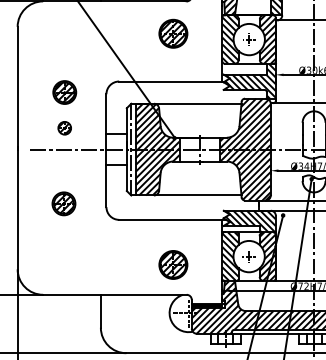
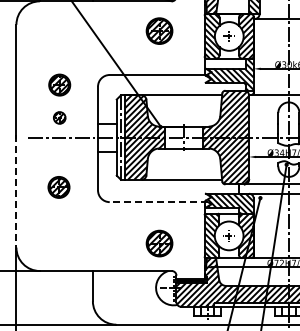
line: (17, 210) -> (16, 193), solid -> dashed
line: (172, 220) -> (158, 202), solid -> dashed

